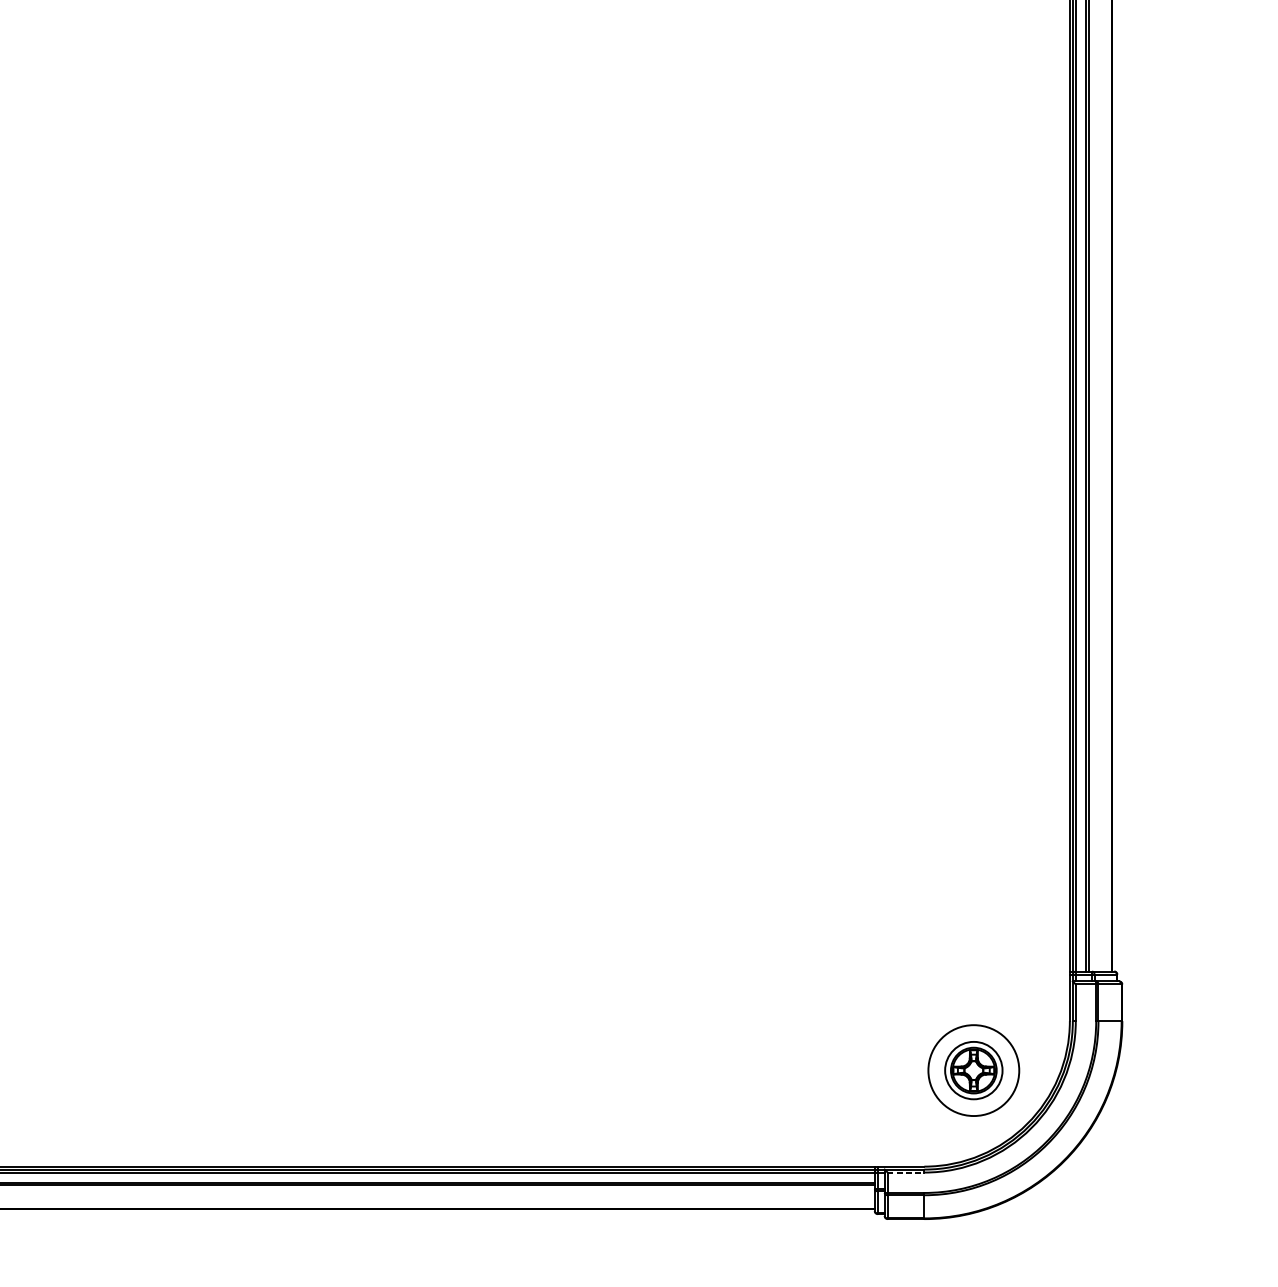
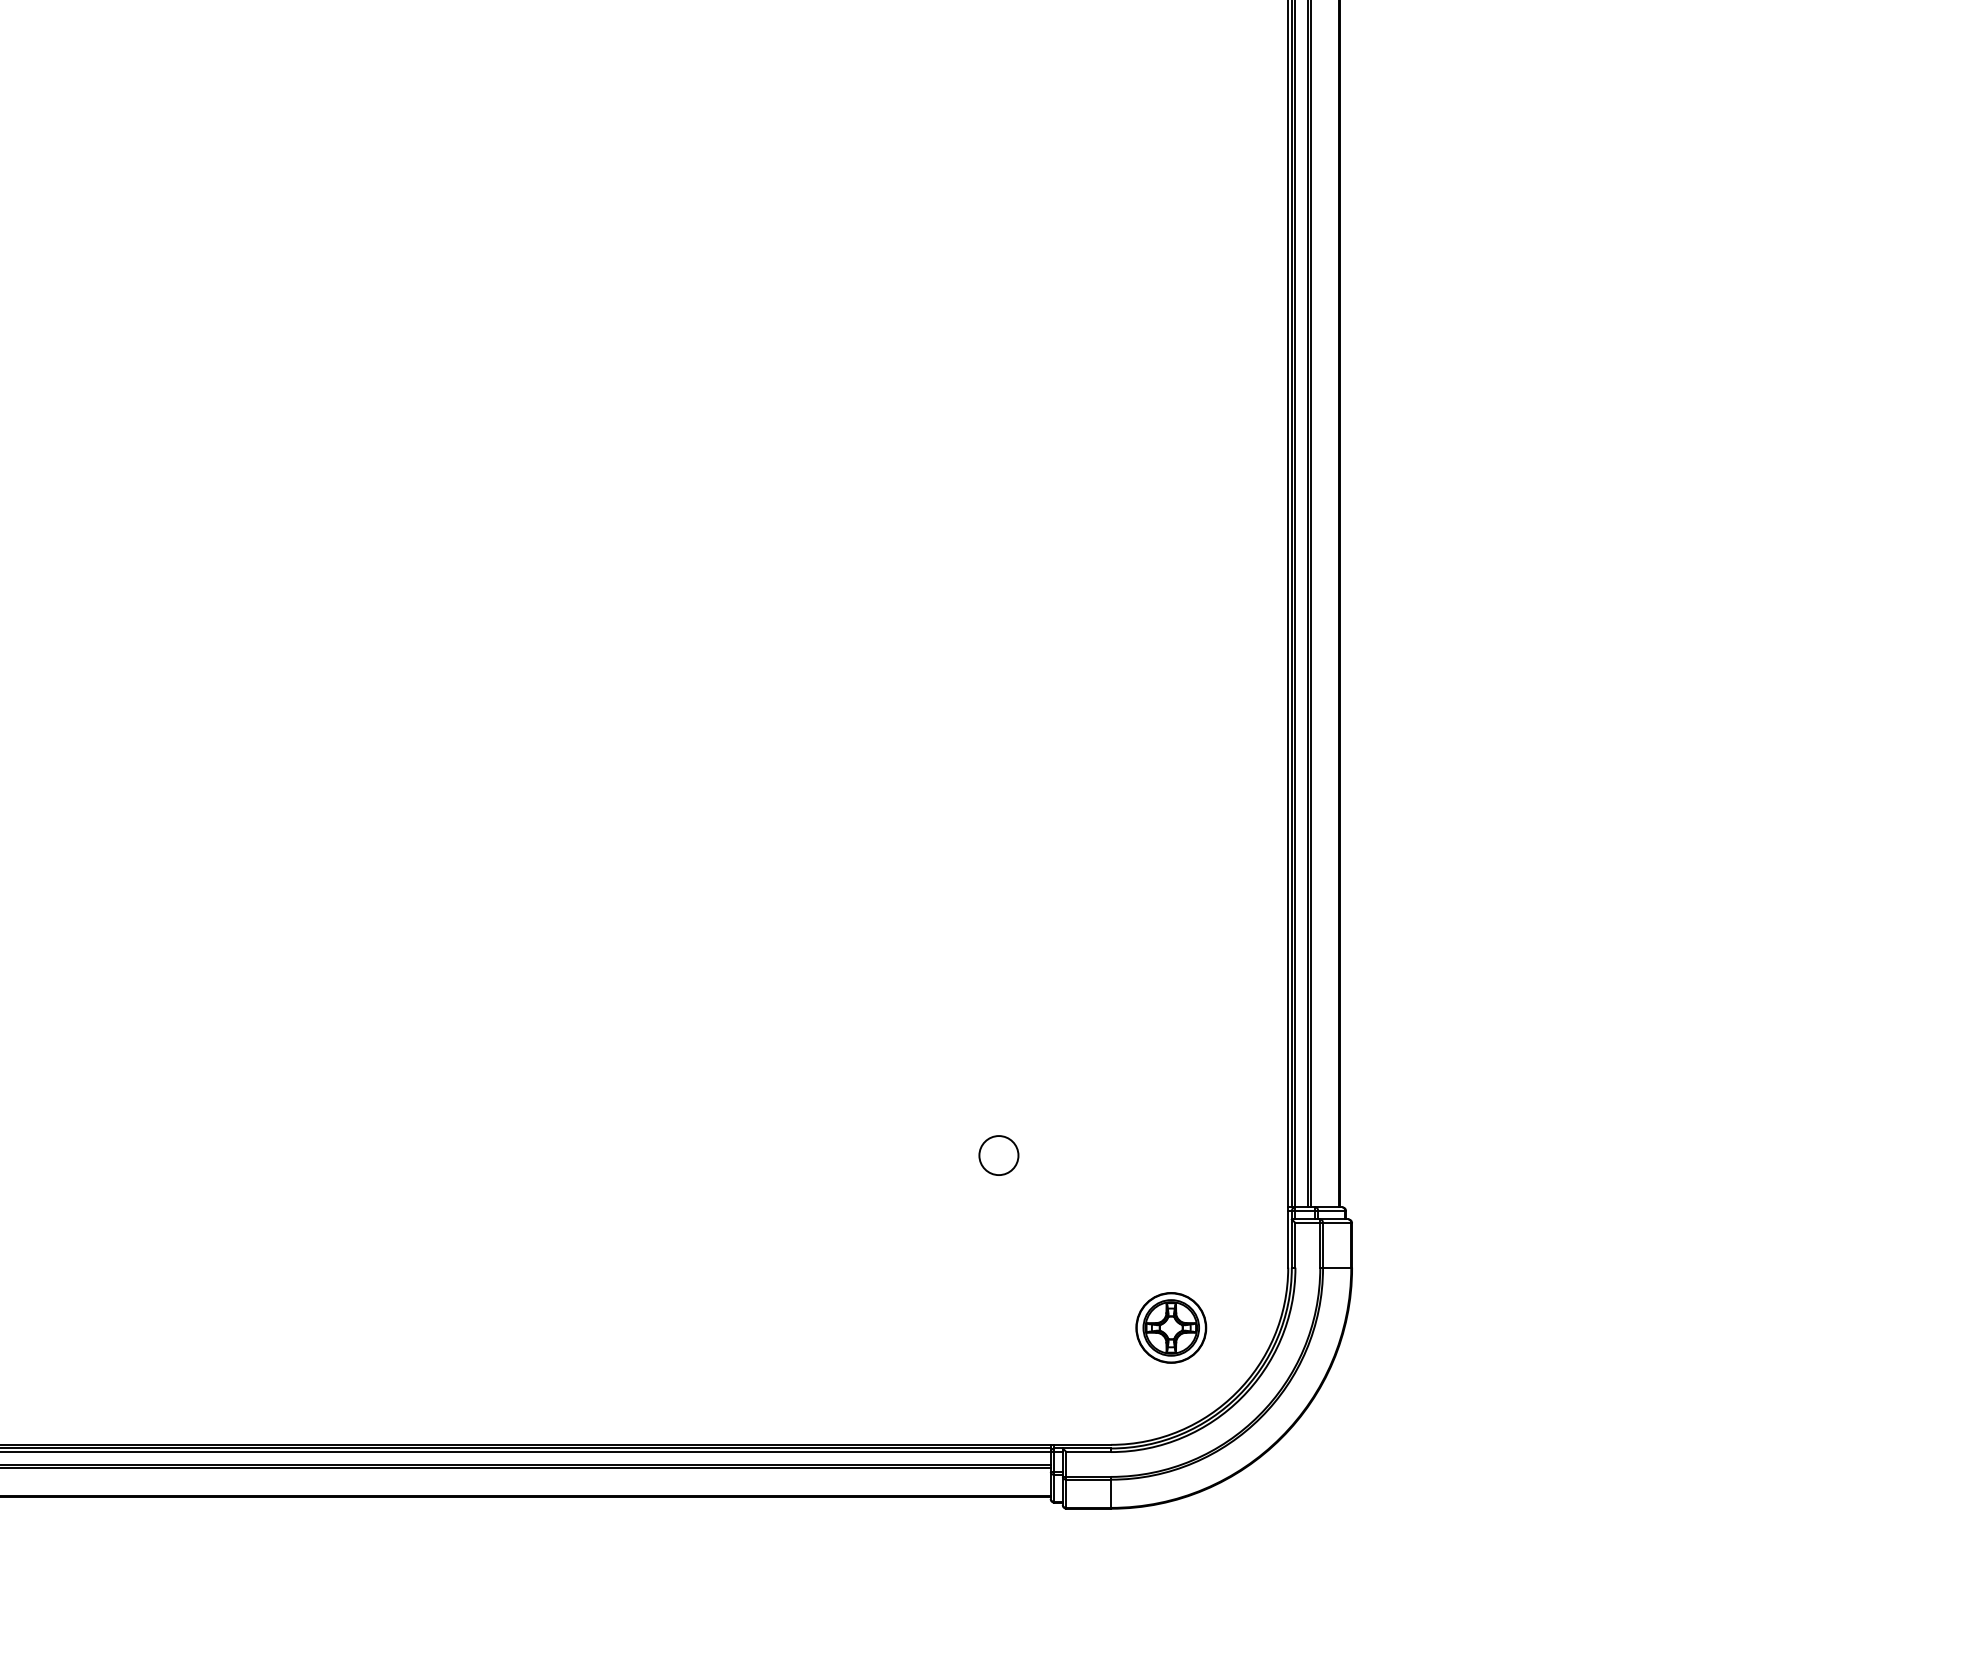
circle: (831, 928) -> (998, 1155), added
circle: (973, 1070) -> (1170, 1327), size x0.62
line: (906, 1172) -> (1089, 1452), dashed -> solid

